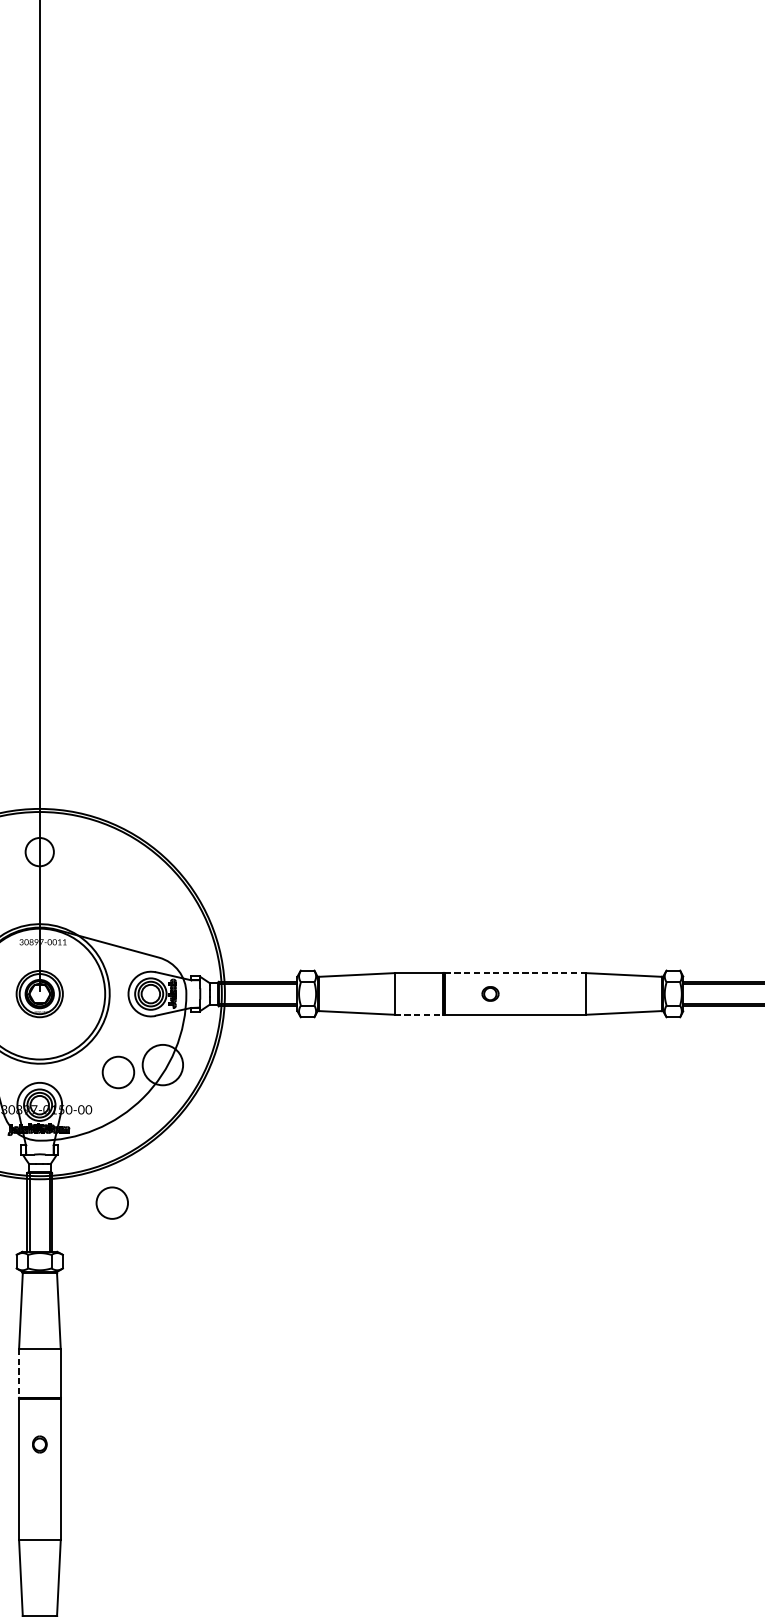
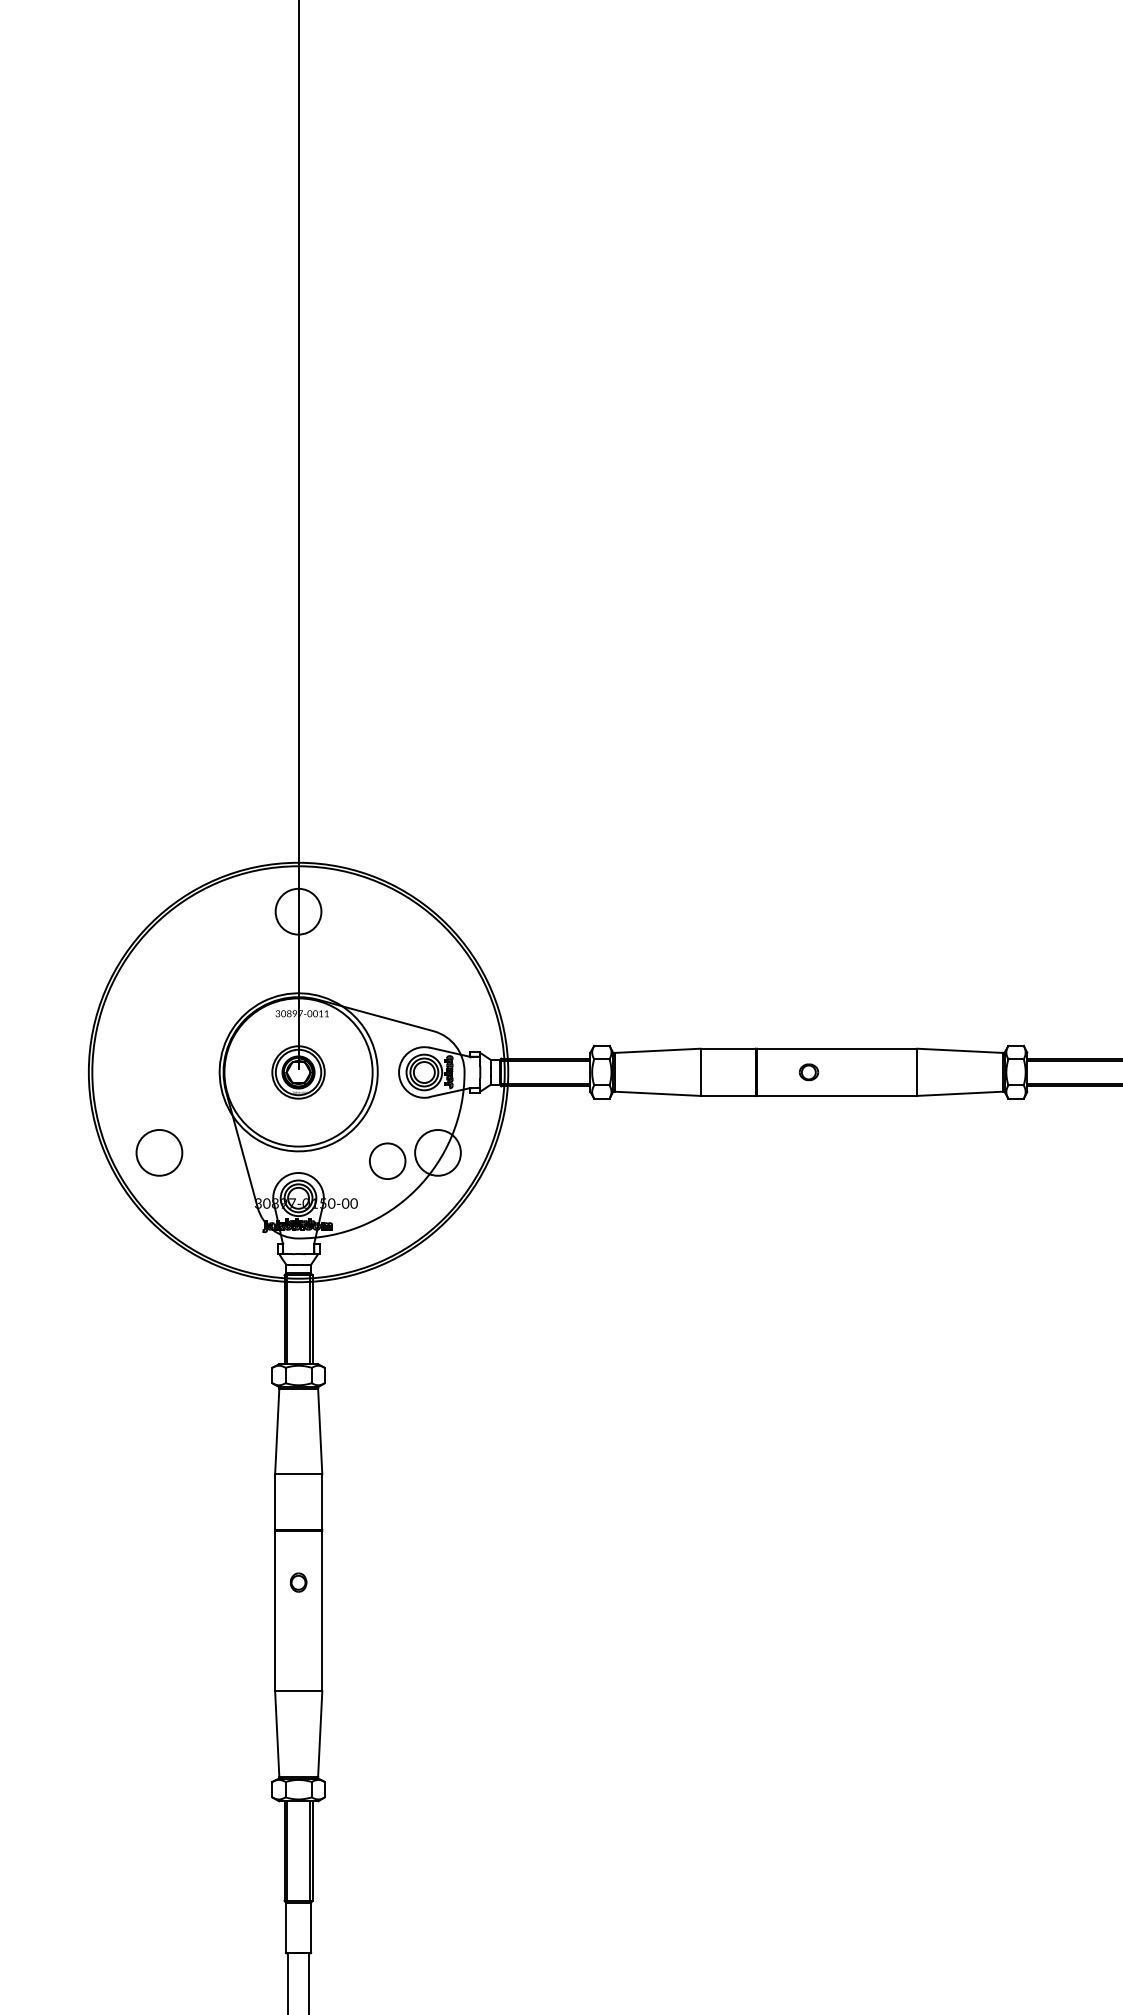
circle: (39, 851) -> (298, 911), size x1.43
line: (515, 972) -> (837, 1048), dashed -> solid
line: (419, 1014) -> (728, 1095), dashed -> solid
circle: (112, 1202) -> (380, 1308), removed
line: (19, 1373) -> (275, 1502), dashed -> solid

